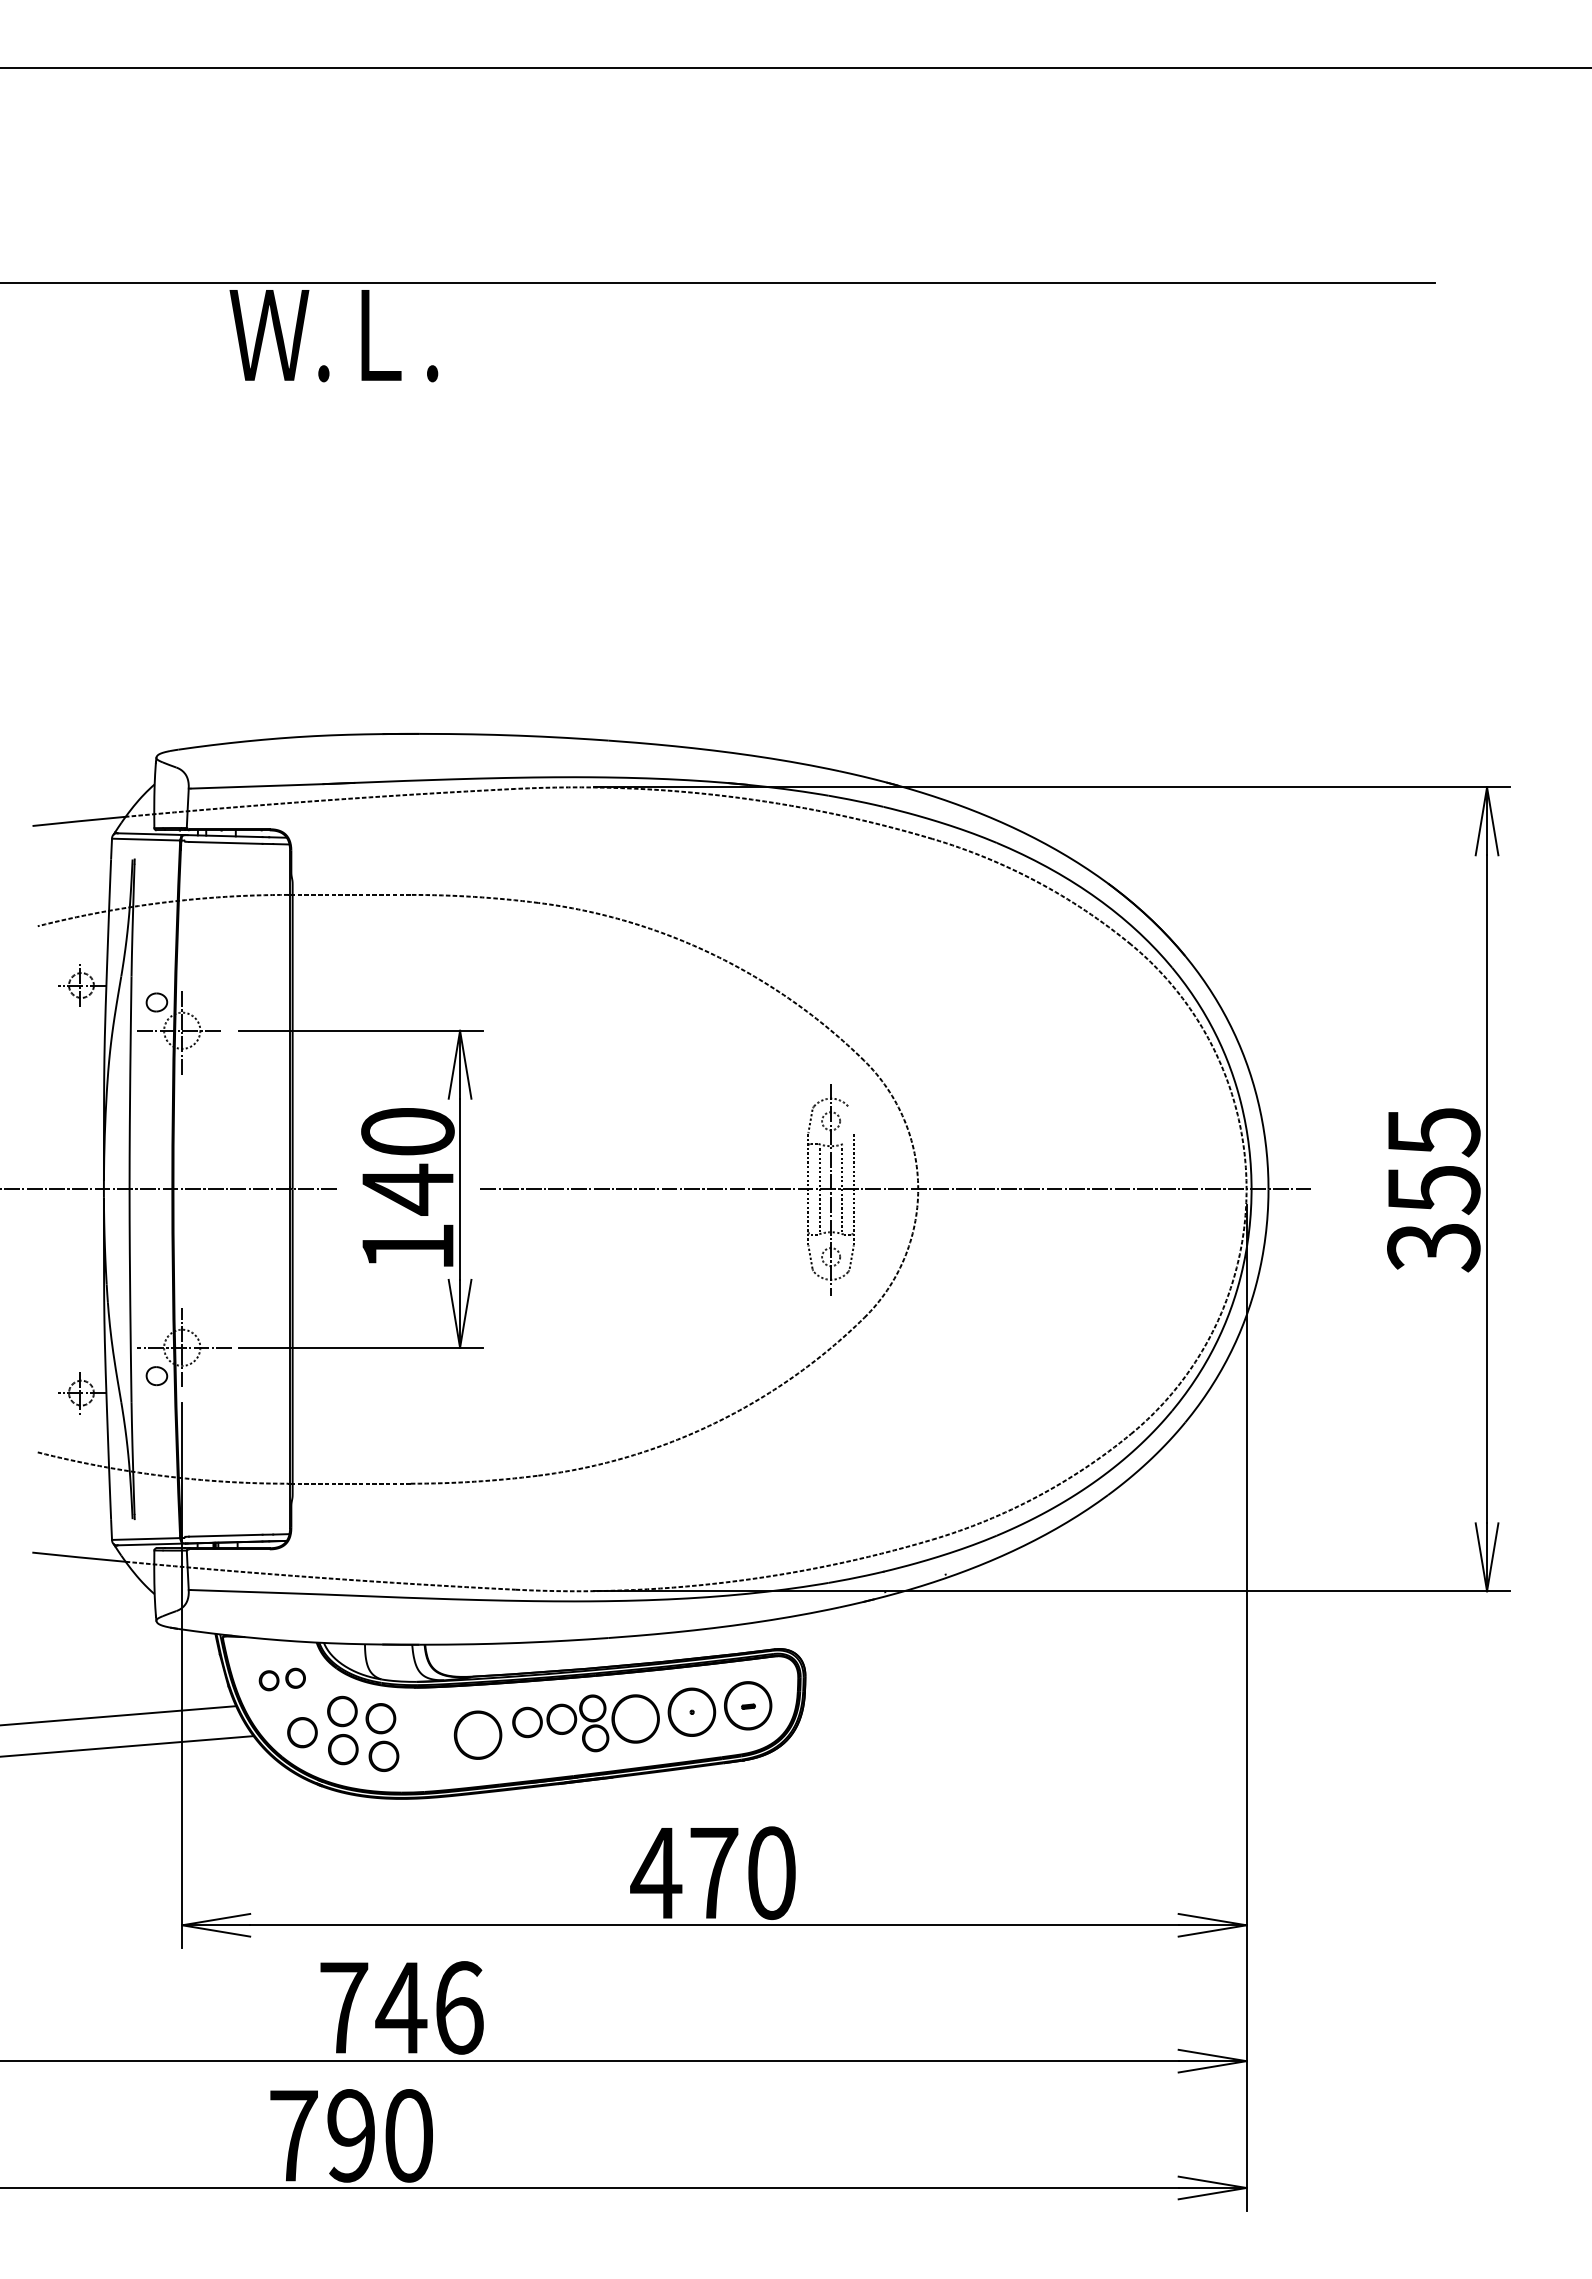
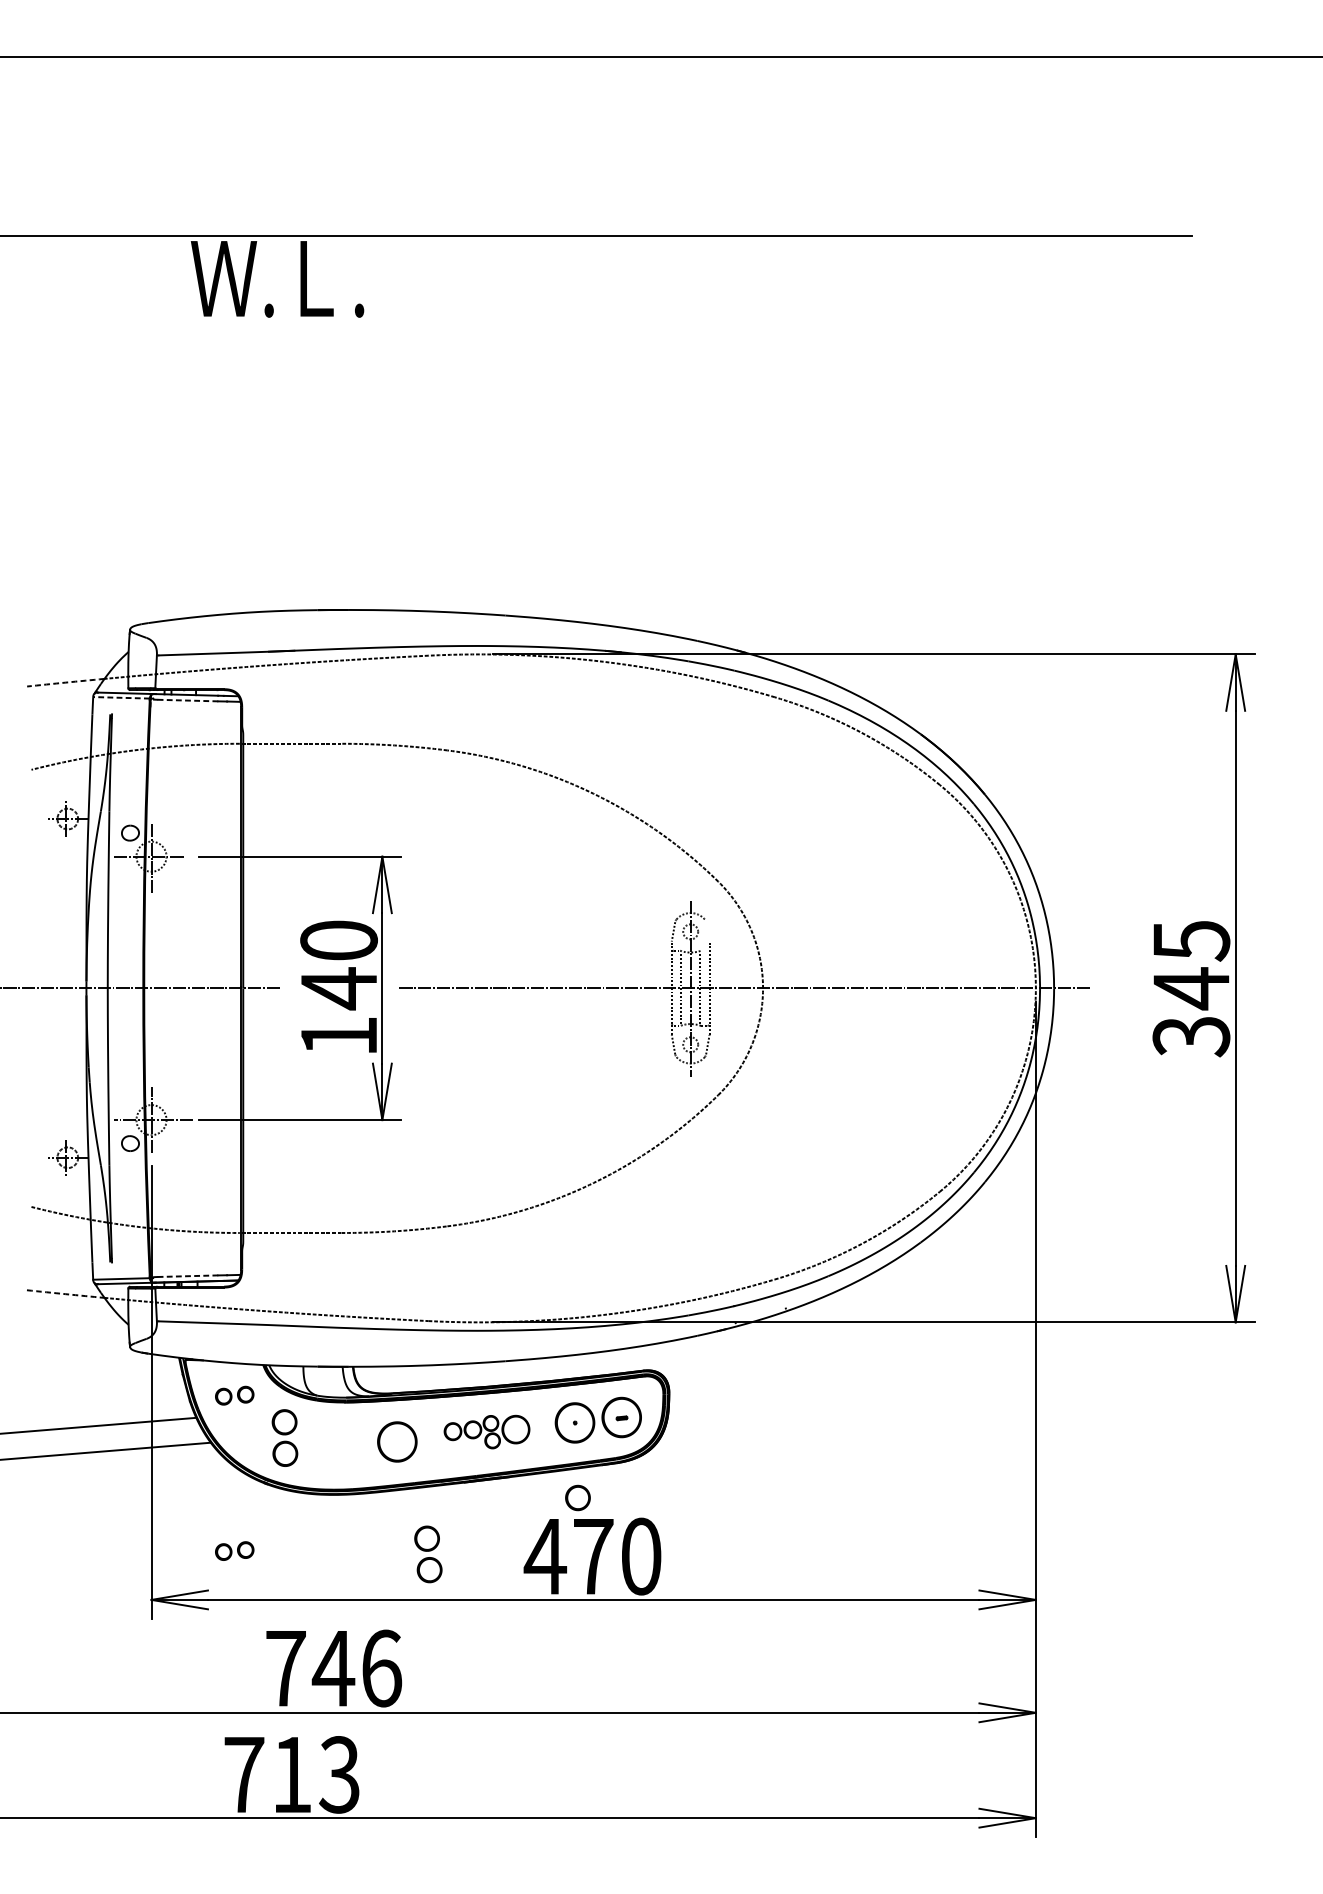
arc: (79, 821) -> (66, 682), solid -> dashed
line: (145, 839) -> (120, 697), solid -> dashed
line: (225, 842) -> (187, 700), solid -> dashed
text: (1434, 1189) -> (1192, 988), 355 -> 345
line: (225, 1535) -> (187, 1276), solid -> dashed
arc: (79, 1557) -> (66, 1294), solid -> dashed
part: (585, 1723) -> (486, 1432), size x0.7
part: (302, 1732) -> (577, 1497), moved
part: (382, 1737) -> (428, 1554), moved
part: (281, 1866) -> (234, 1551), added
text: (379, 2135) -> (315, 1774), 790 -> 713

